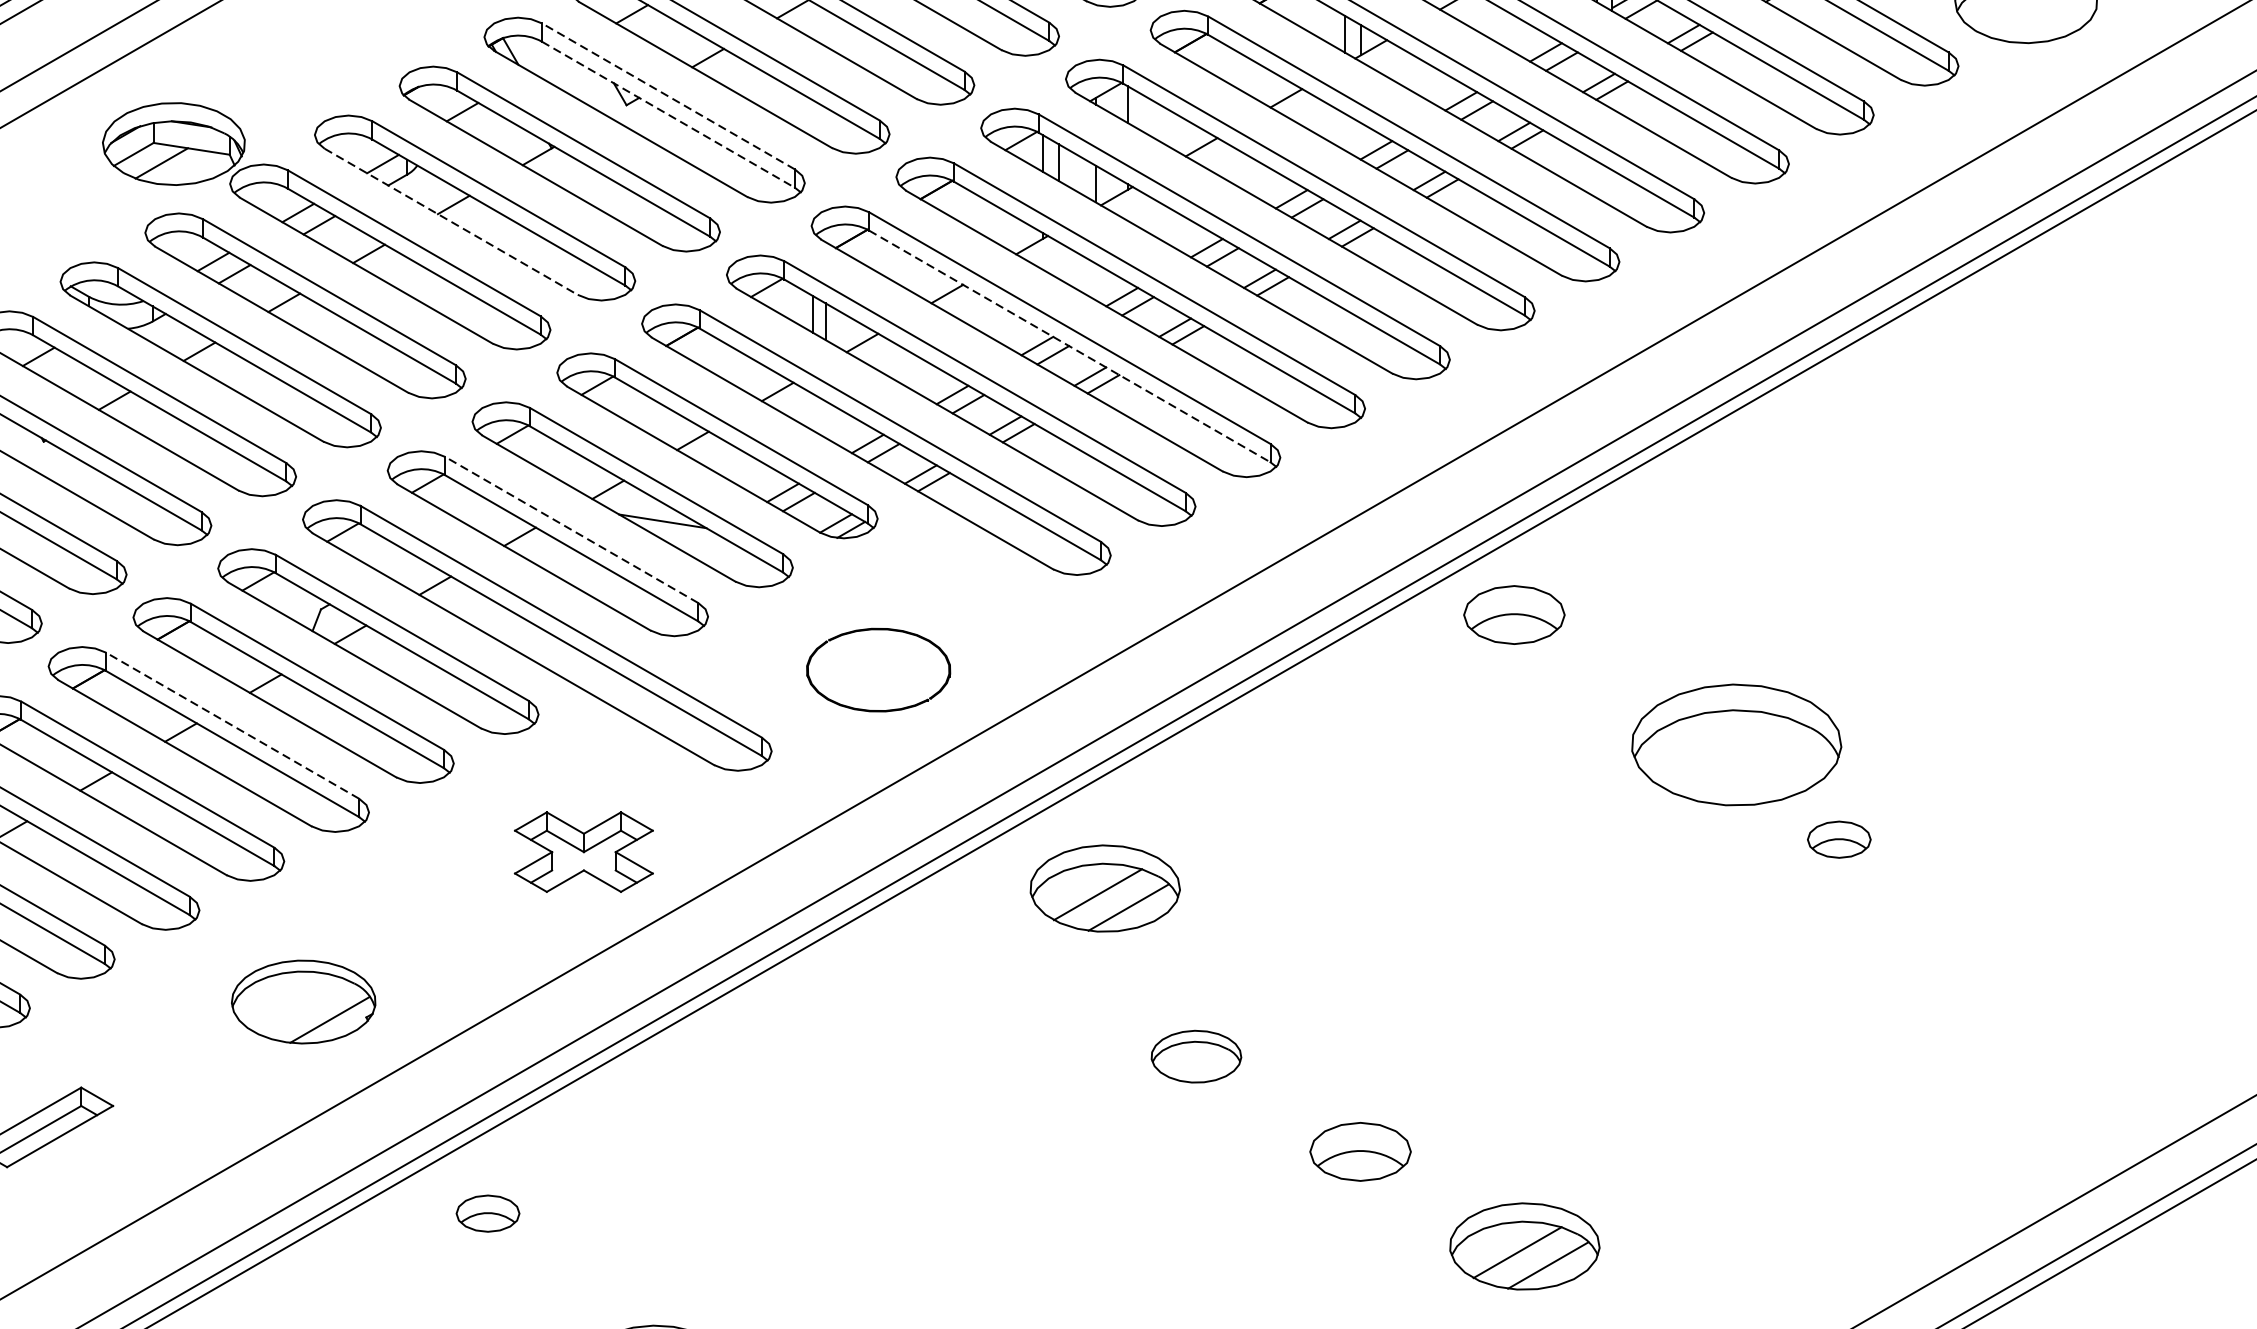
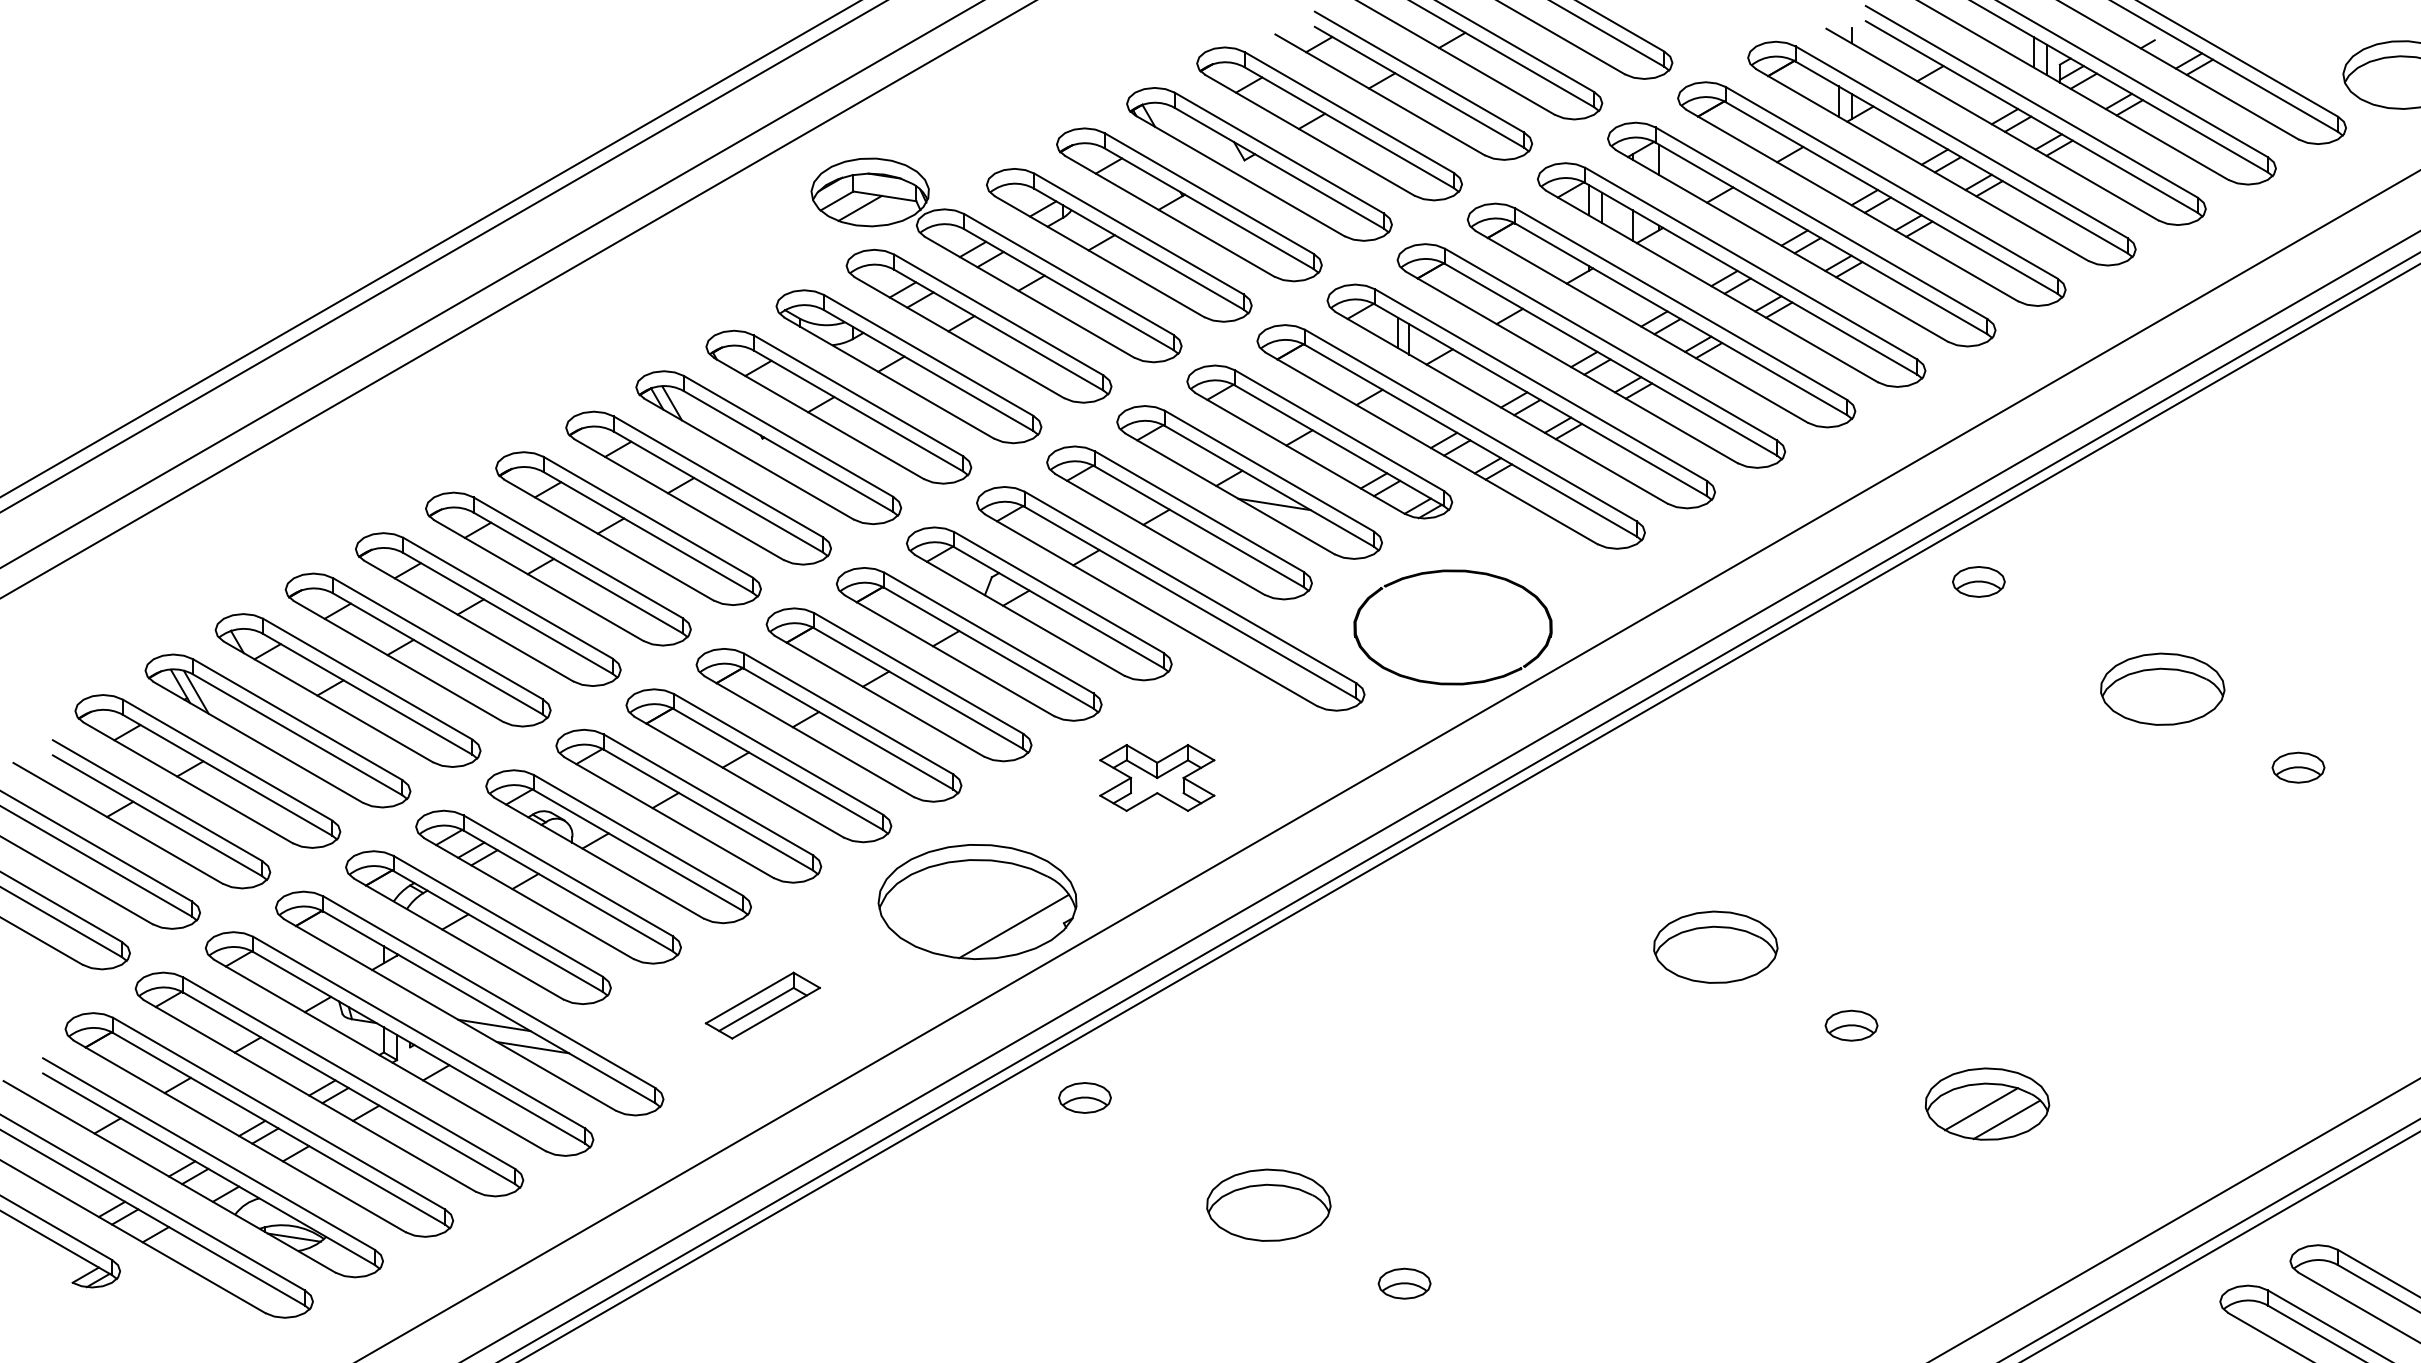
line: (668, 96) -> (1279, 153), dashed -> solid
line: (668, 115) -> (1279, 168), dashed -> solid
line: (451, 221) -> (1099, 256), dashed -> solid
line: (1070, 346) -> (1611, 359), dashed -> solid
line: (572, 529) -> (1199, 511), dashed -> solid
part: (1514, 614) -> (1978, 581), size x0.62
part: (877, 670) -> (1452, 627), size x1.67
line: (232, 725) -> (918, 673), dashed -> solid
part: (1736, 743) -> (2162, 688), size x0.71
part: (1839, 839) -> (2298, 767), moved
part: (584, 851) -> (1157, 777), moved
part: (1105, 887) -> (1640, 807), removed
part: (303, 1001) -> (977, 901), size x1.67
part: (1196, 1055) -> (1715, 946), size x1.67
part: (1360, 1151) -> (1851, 1025), size x0.62
part: (487, 1213) -> (1084, 1097), moved

